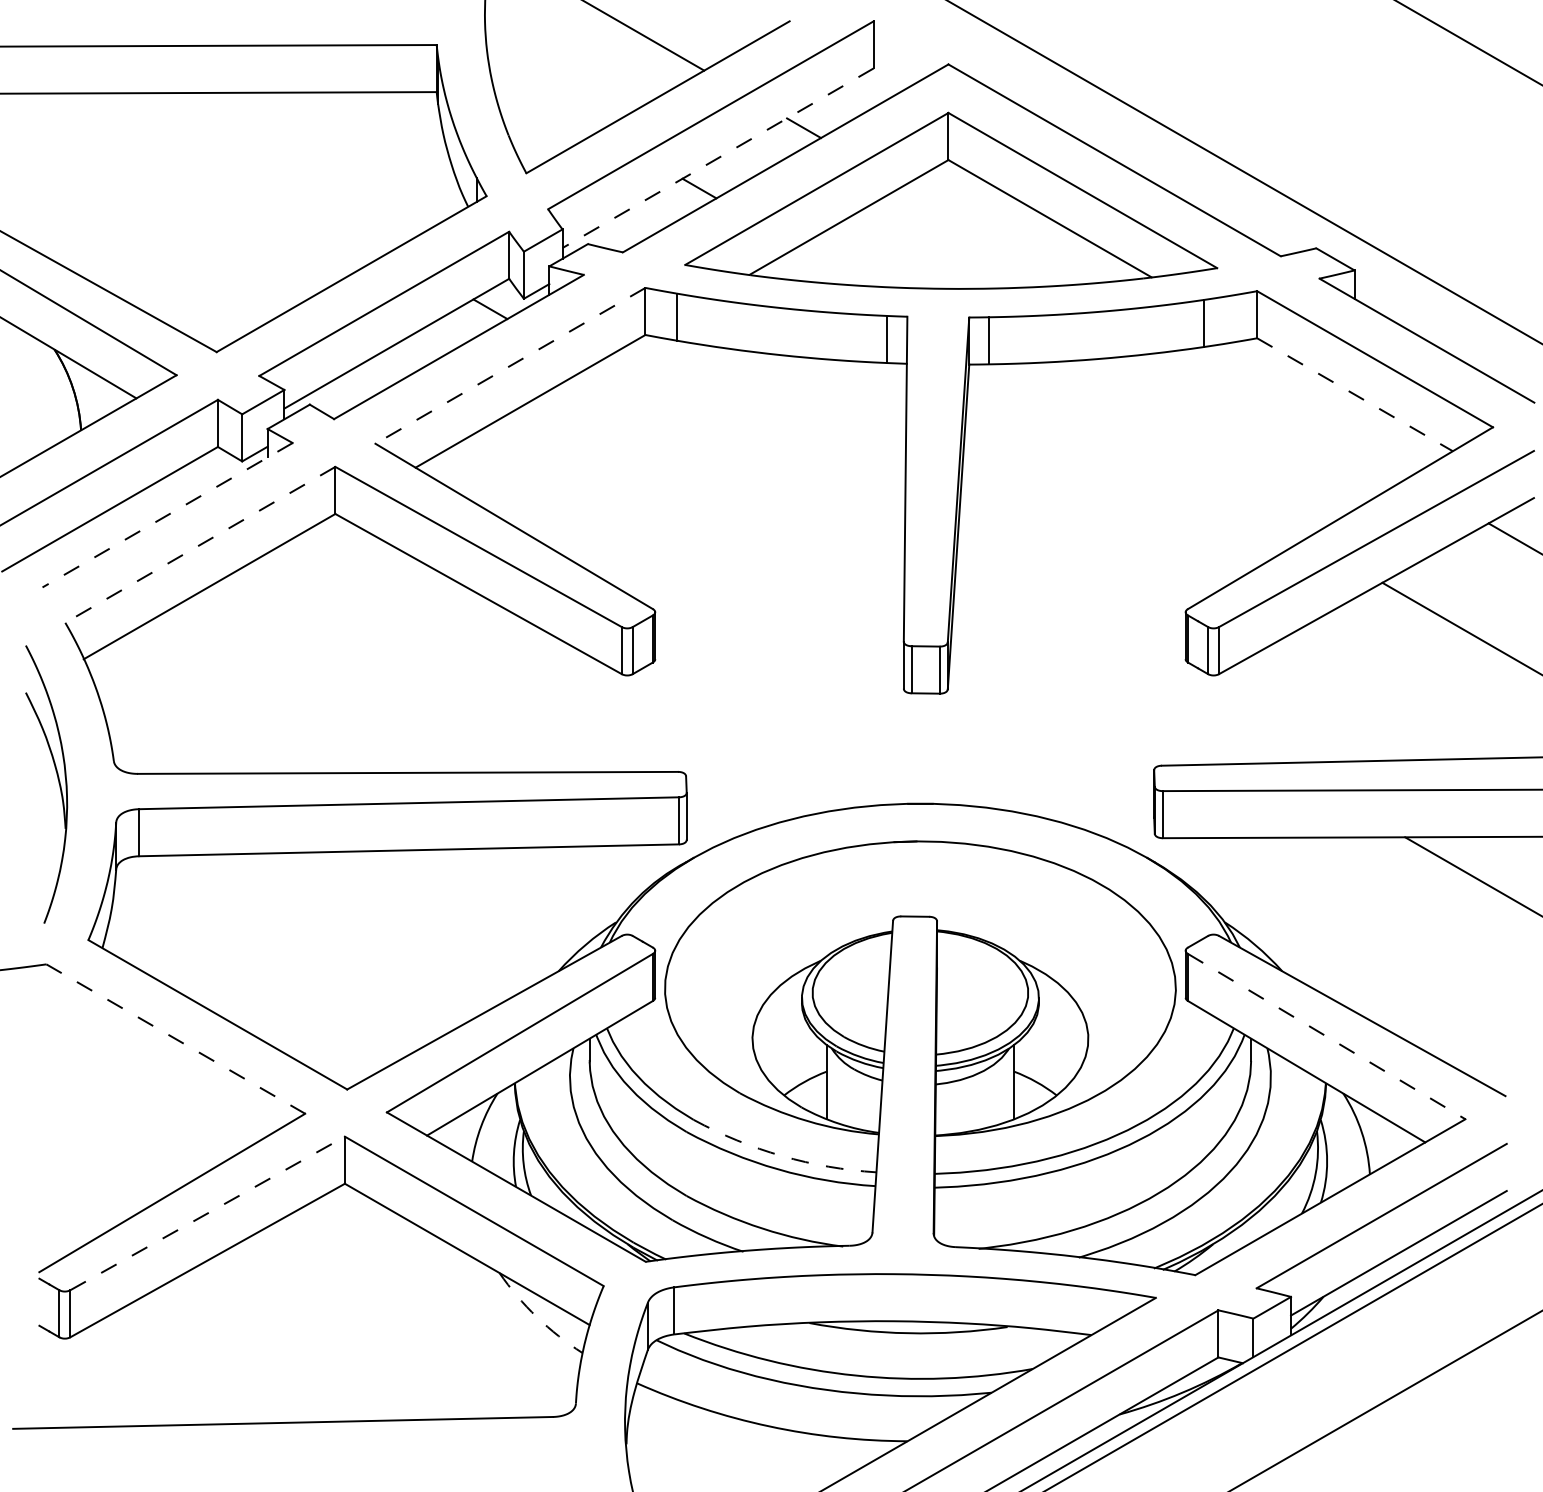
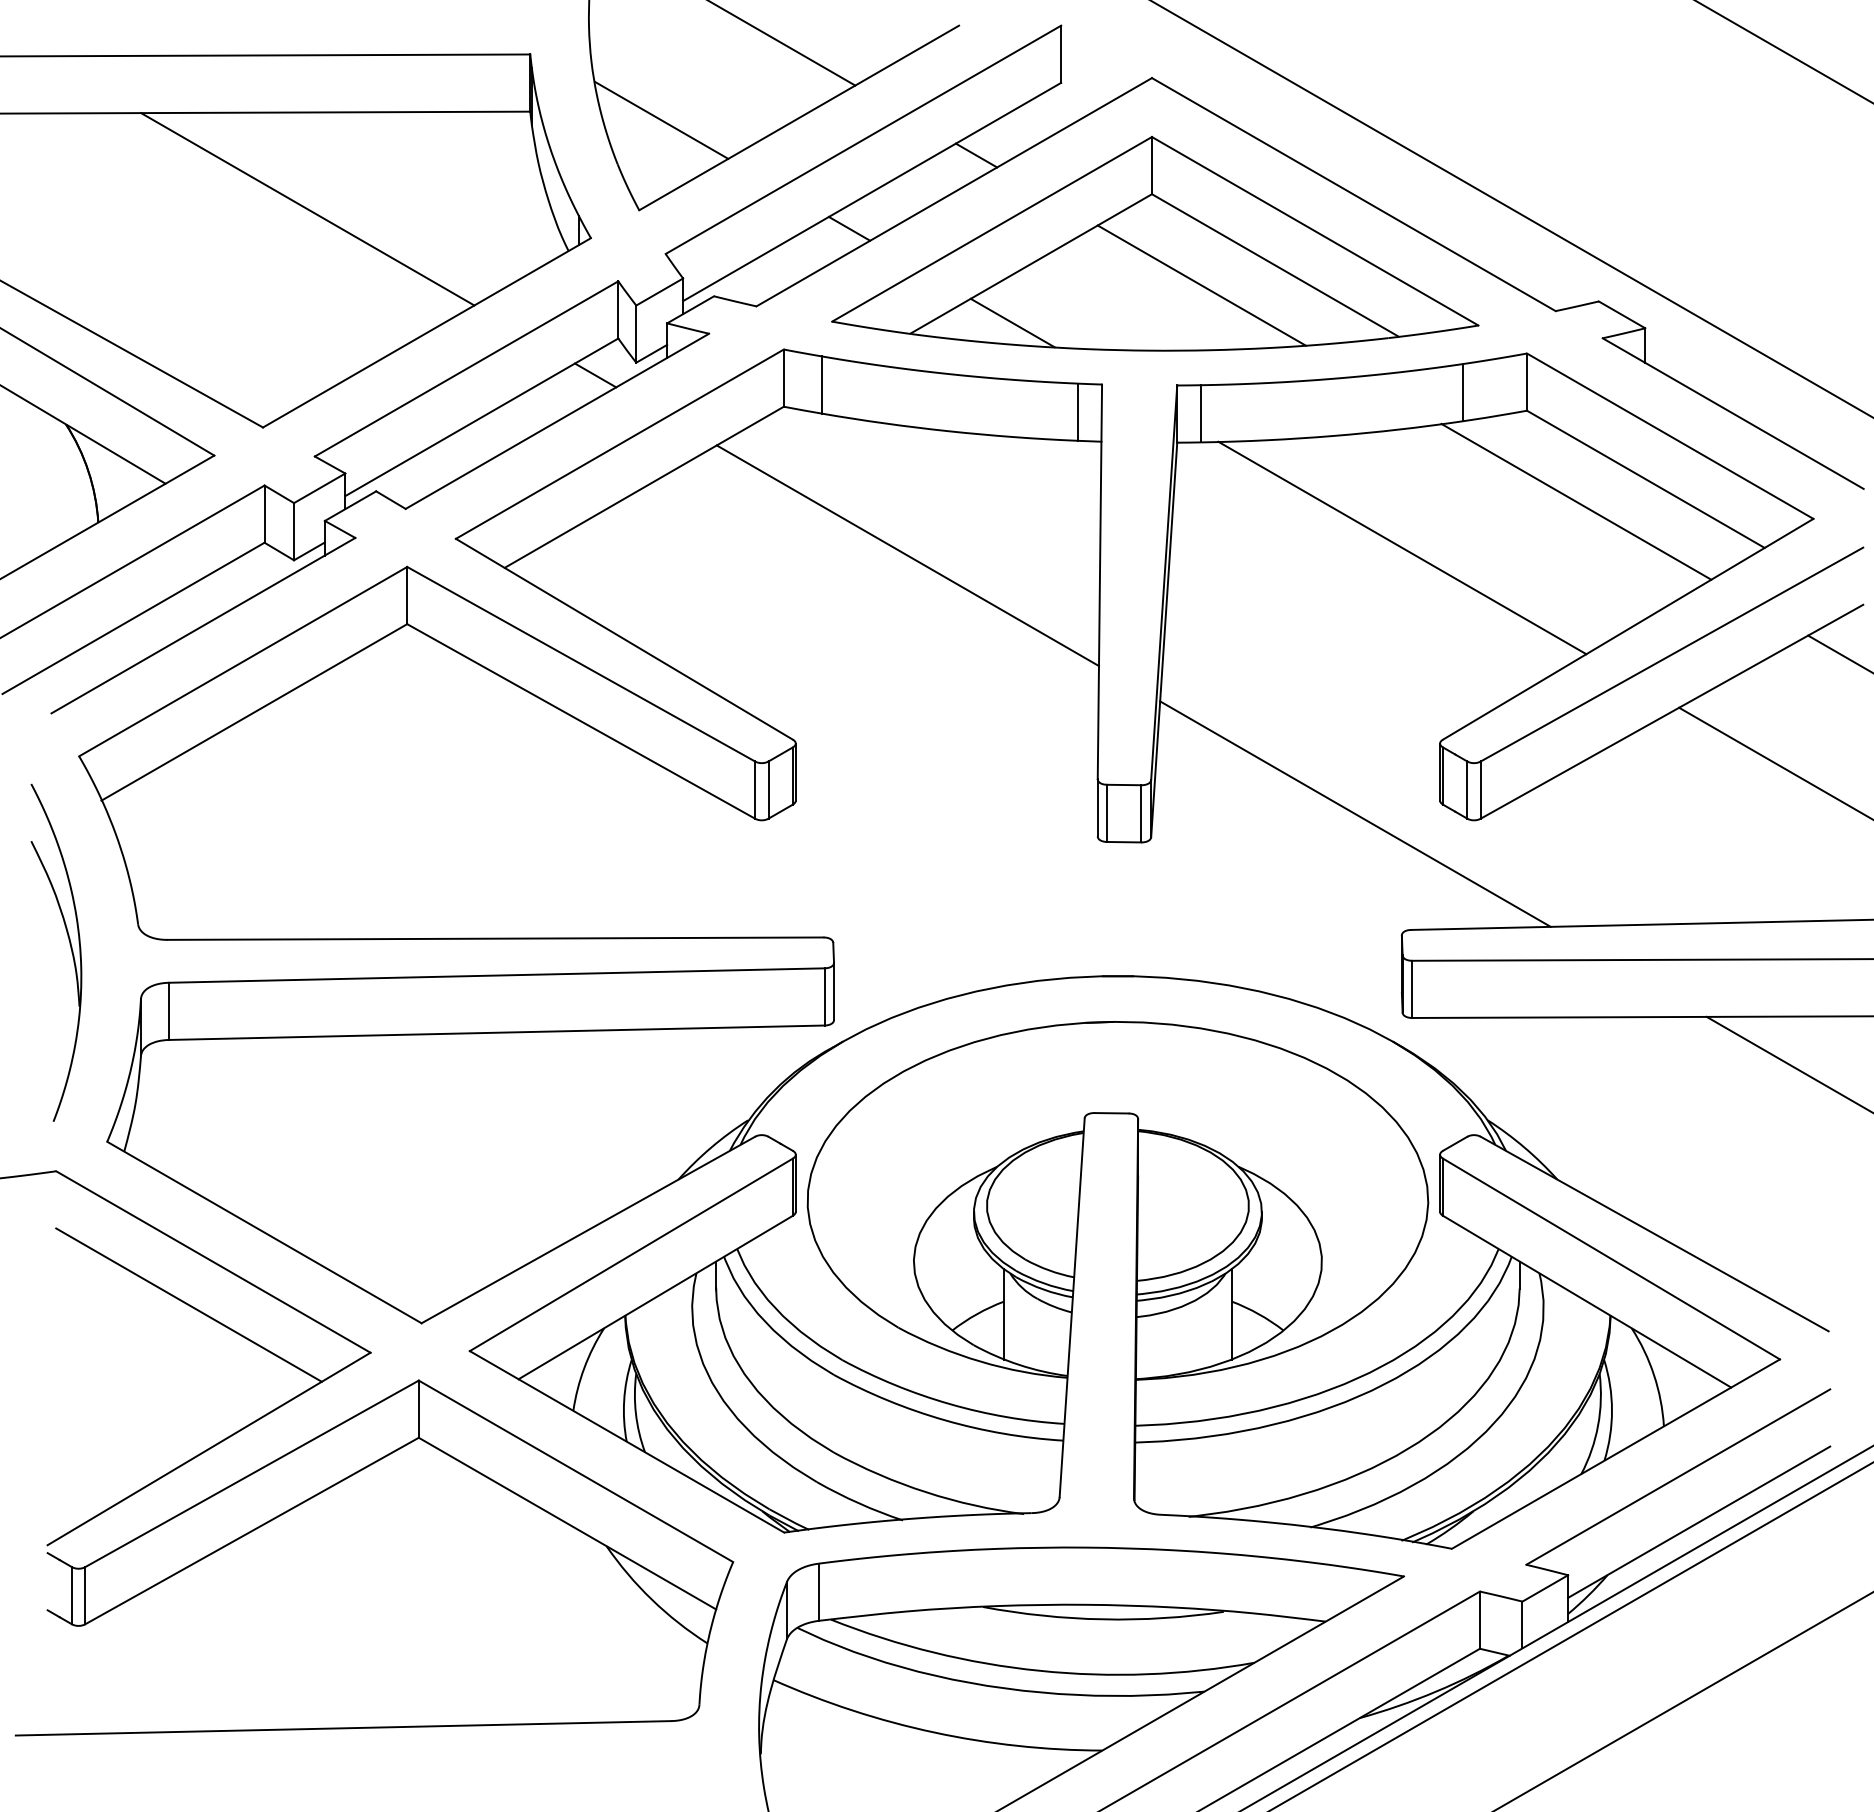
line: (544, 98) -> (661, 119), added
line: (717, 158) -> (871, 192), dashed -> solid
line: (253, 172) -> (307, 209), added
line: (989, 235) -> (1201, 285), added
line: (833, 265) -> (1012, 322), added
line: (510, 366) -> (619, 444), dashed -> solid
line: (1355, 394) -> (1646, 479), dashed -> solid
line: (1297, 413) -> (1576, 501), added
line: (1154, 450) -> (1402, 547), added
line: (747, 457) -> (907, 555), added
line: (166, 515) -> (202, 625), dashed -> solid
line: (199, 544) -> (242, 661), dashed -> solid
line: (1116, 669) -> (1355, 813), added
line: (1326, 1037) -> (1611, 1259), dashed -> solid
line: (175, 1039) -> (213, 1262), dashed -> solid
line: (155, 1074) -> (188, 1304), added
arc: (781, 1156) -> (949, 1404), dashed -> solid
line: (208, 1213) -> (252, 1473), dashed -> solid
arc: (537, 1316) -> (652, 1599), dashed -> solid

